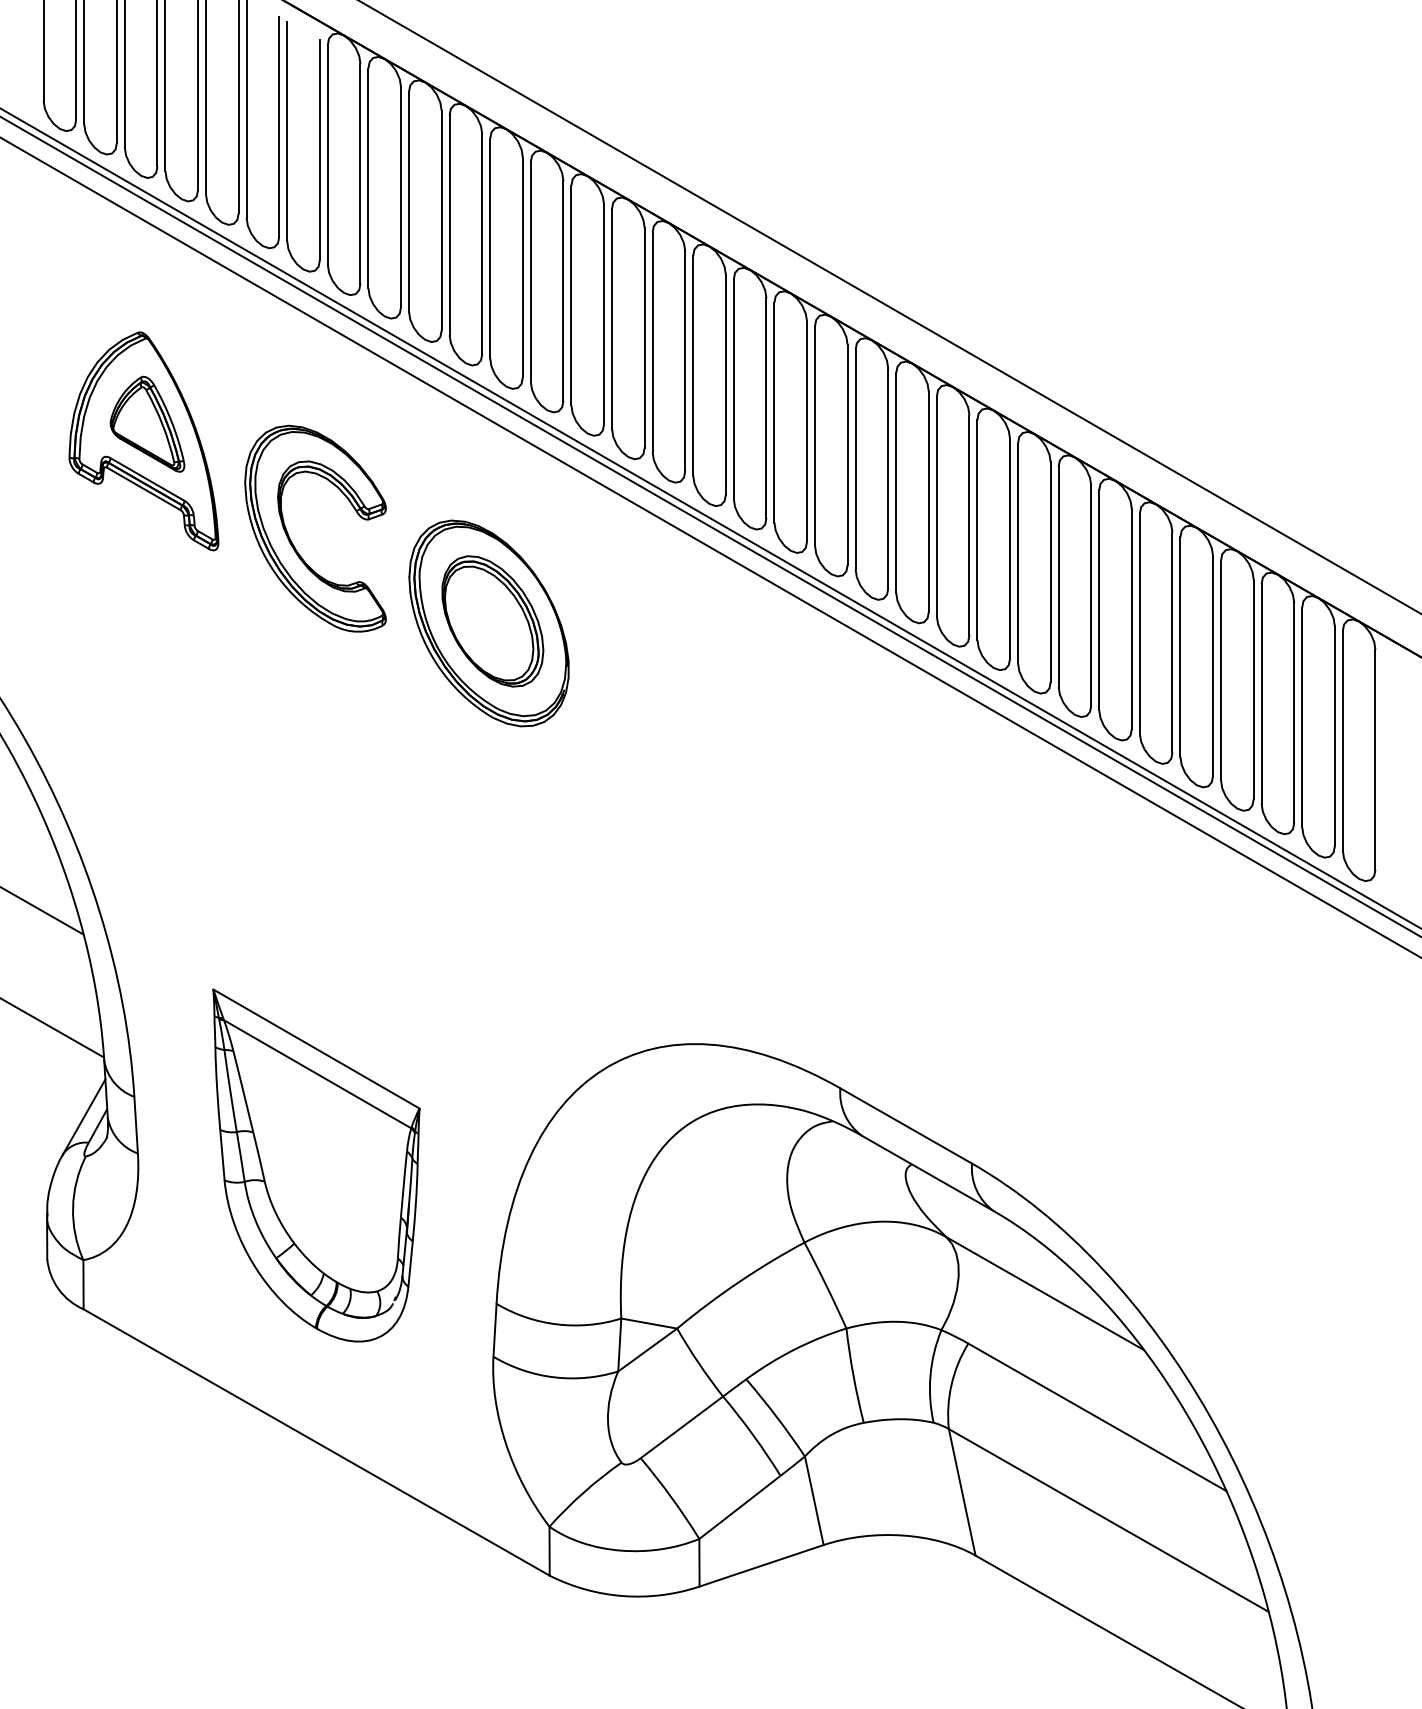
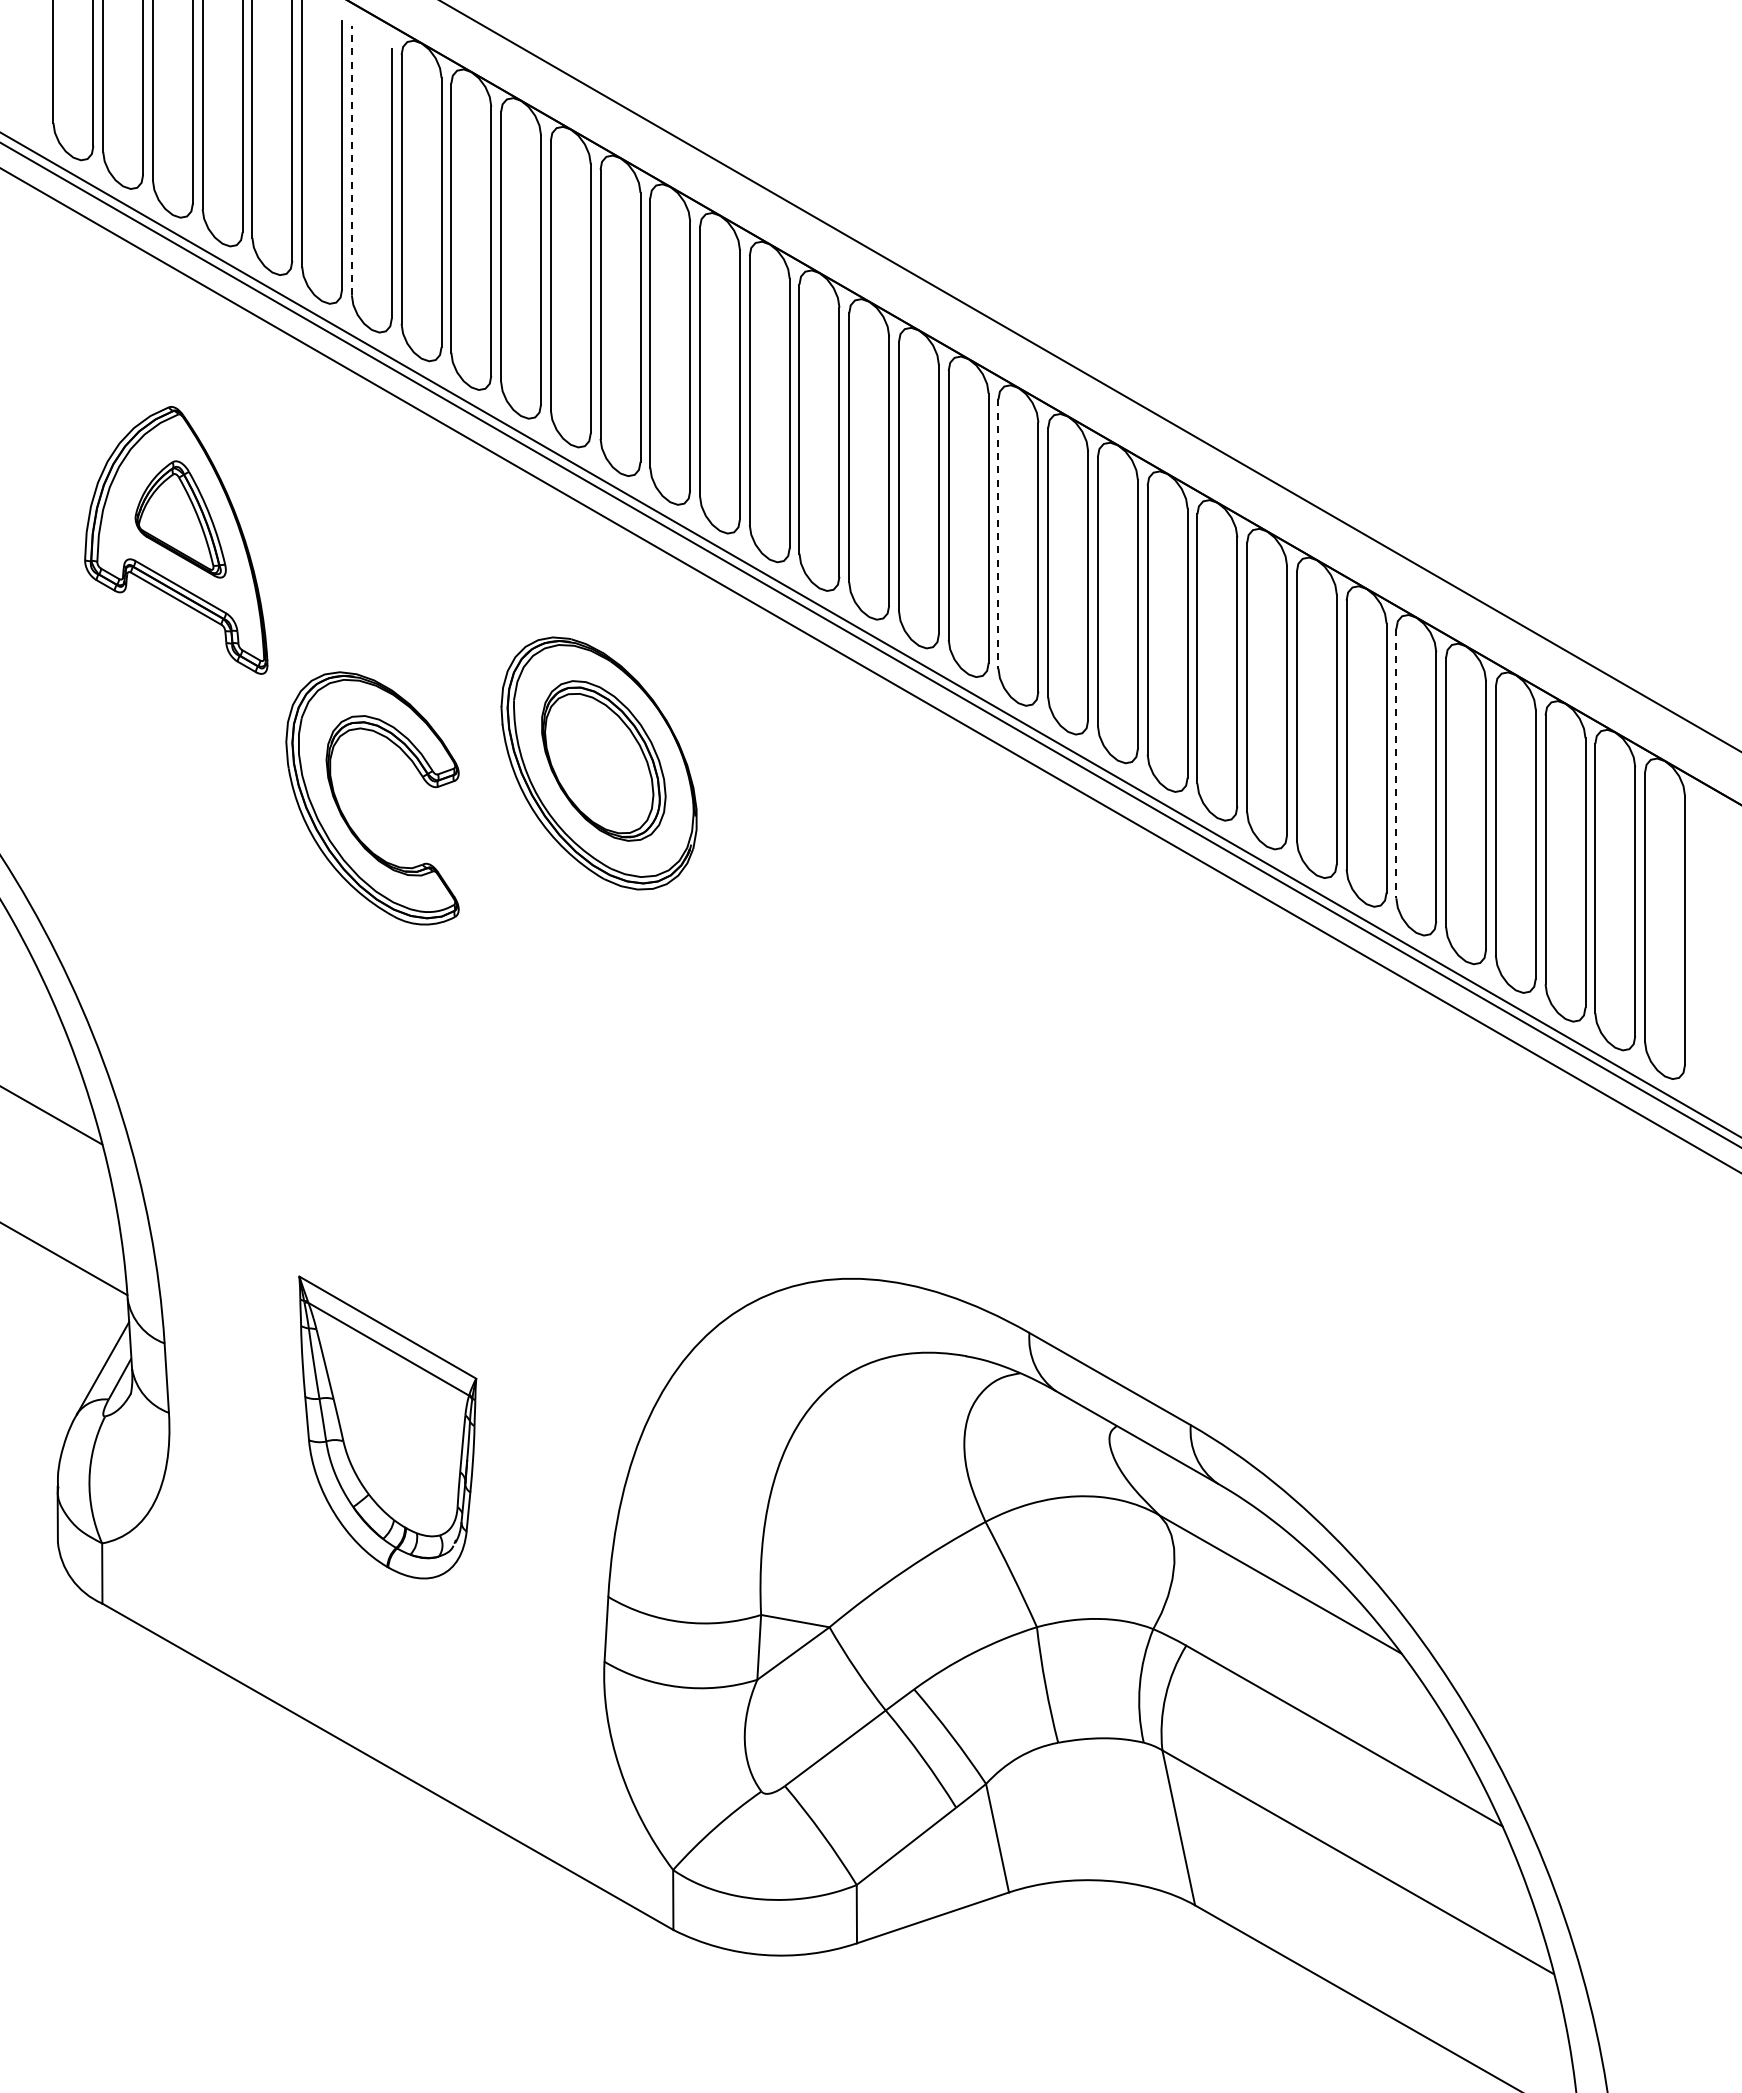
line: (286, 131) -> (351, 160), solid -> dashed
line: (815, 436) -> (998, 534), solid -> dashed
part: (291, 541) -> (343, 813), moved
line: (1139, 623) -> (1396, 763), solid -> dashed
part: (316, 1165) -> (387, 1427), size x0.7

